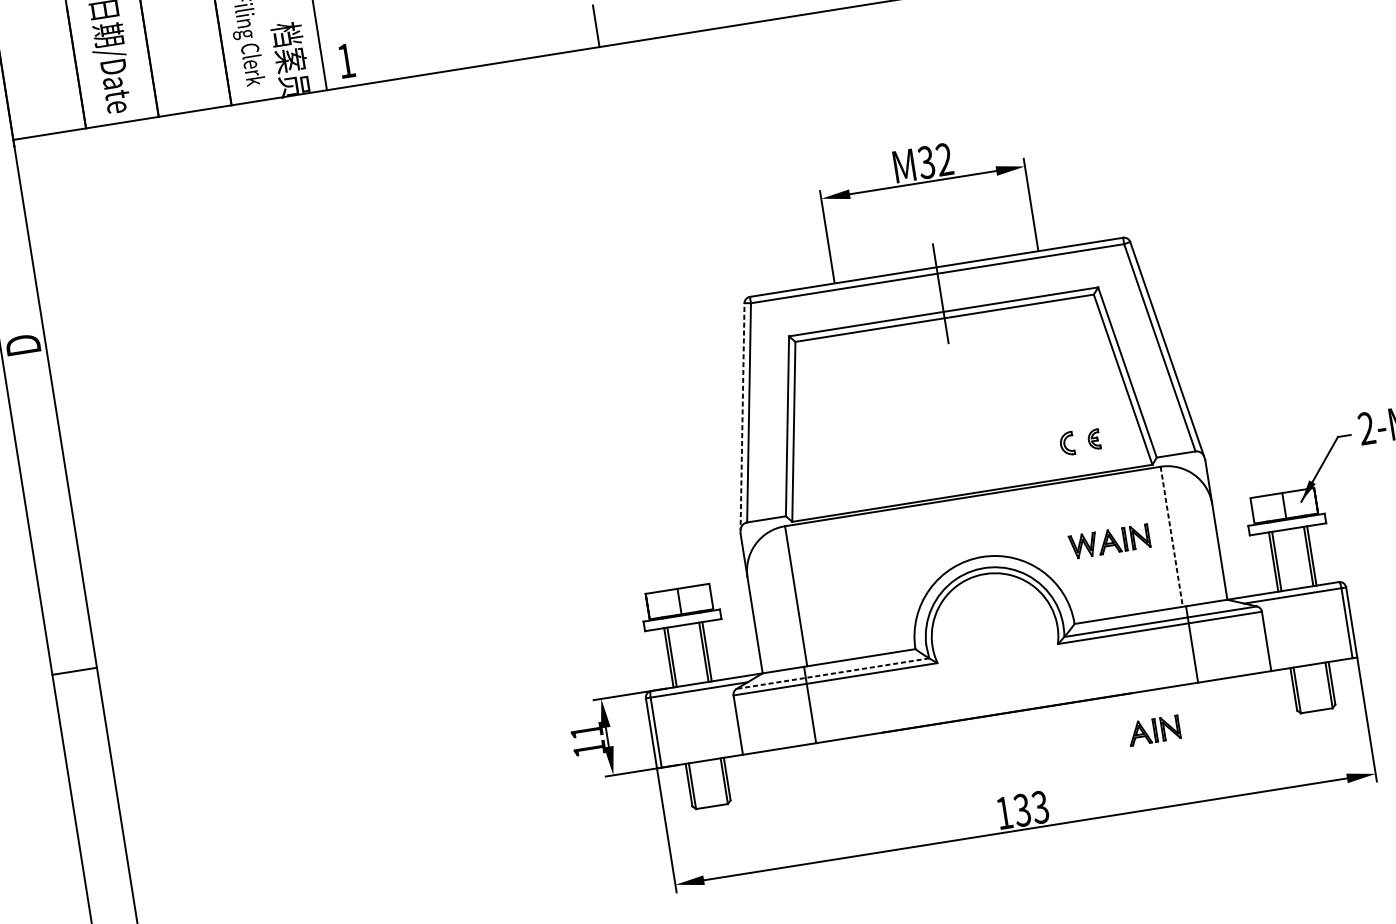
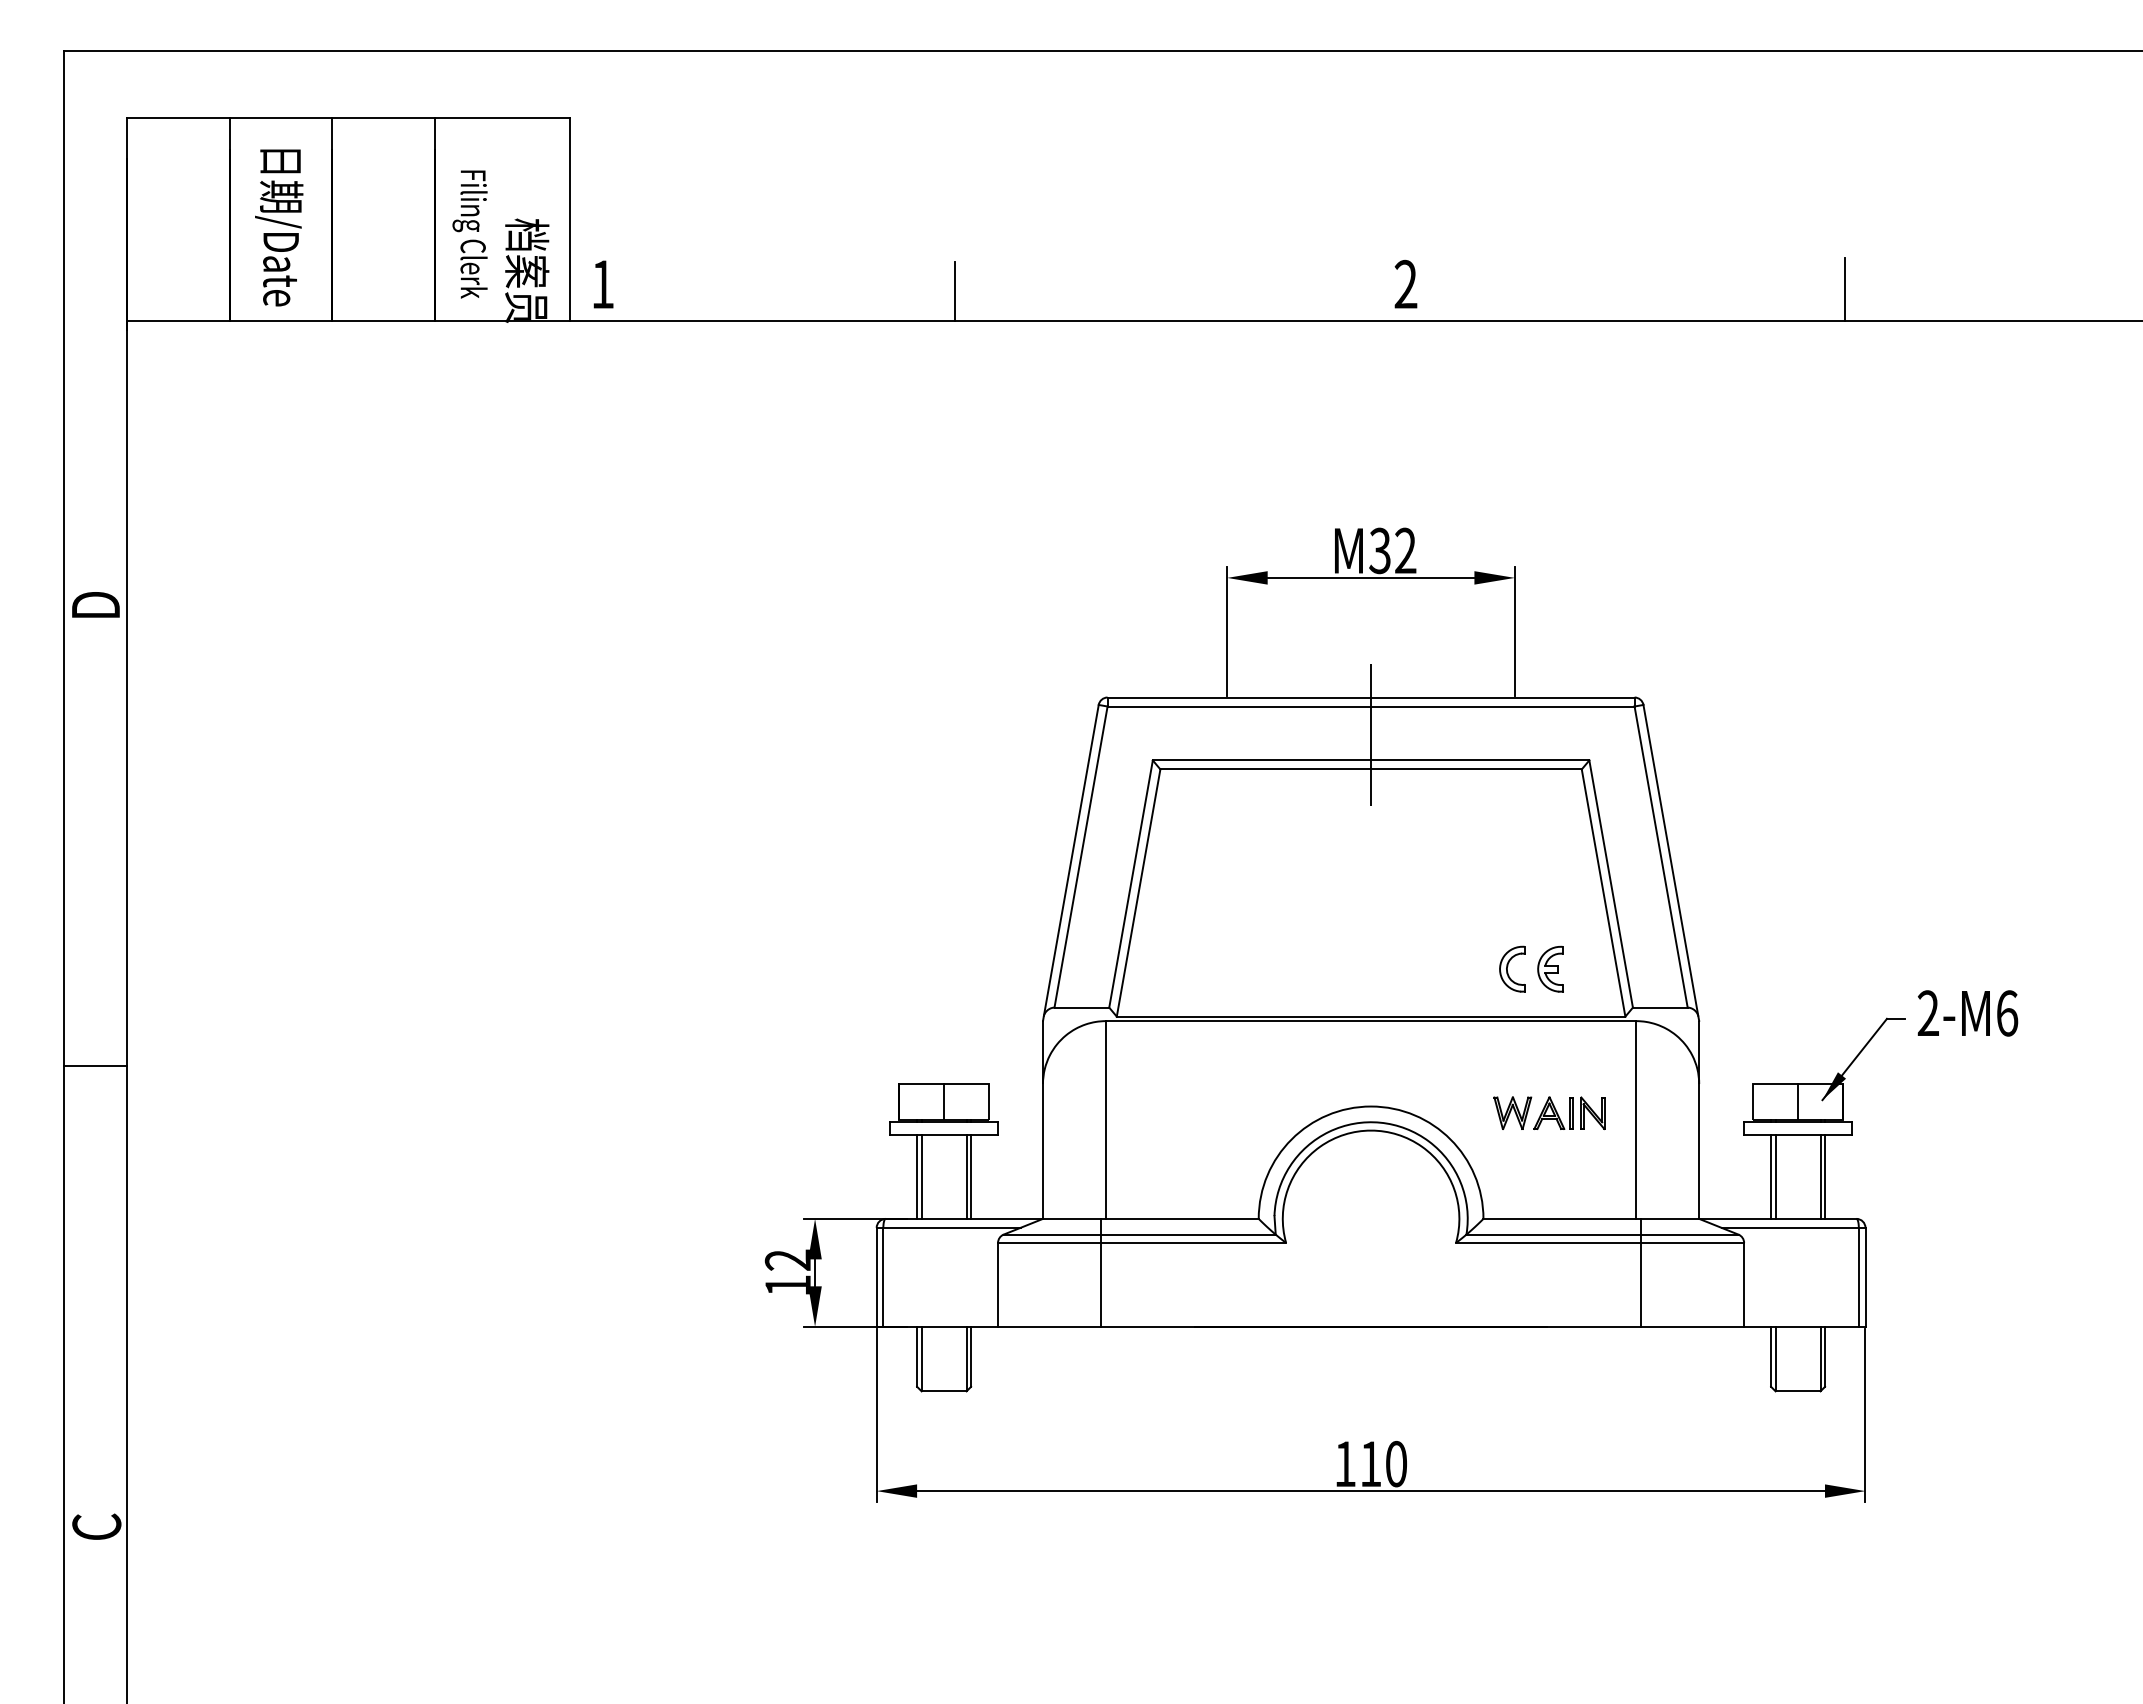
line: (742, 417) -> (1071, 862), dashed -> solid
part: (1094, 439) -> (1550, 968), size x1.67
part: (1067, 443) -> (1512, 968), size x1.43
line: (1171, 537) -> (1636, 1120), dashed -> solid
line: (832, 673) -> (1139, 1234), dashed -> solid
text: (586, 730) -> (787, 1259), 11 -> 12
part: (1154, 730) -> (1569, 1383), removed
text: (1030, 808) -> (1382, 1463), 133 -> 110

